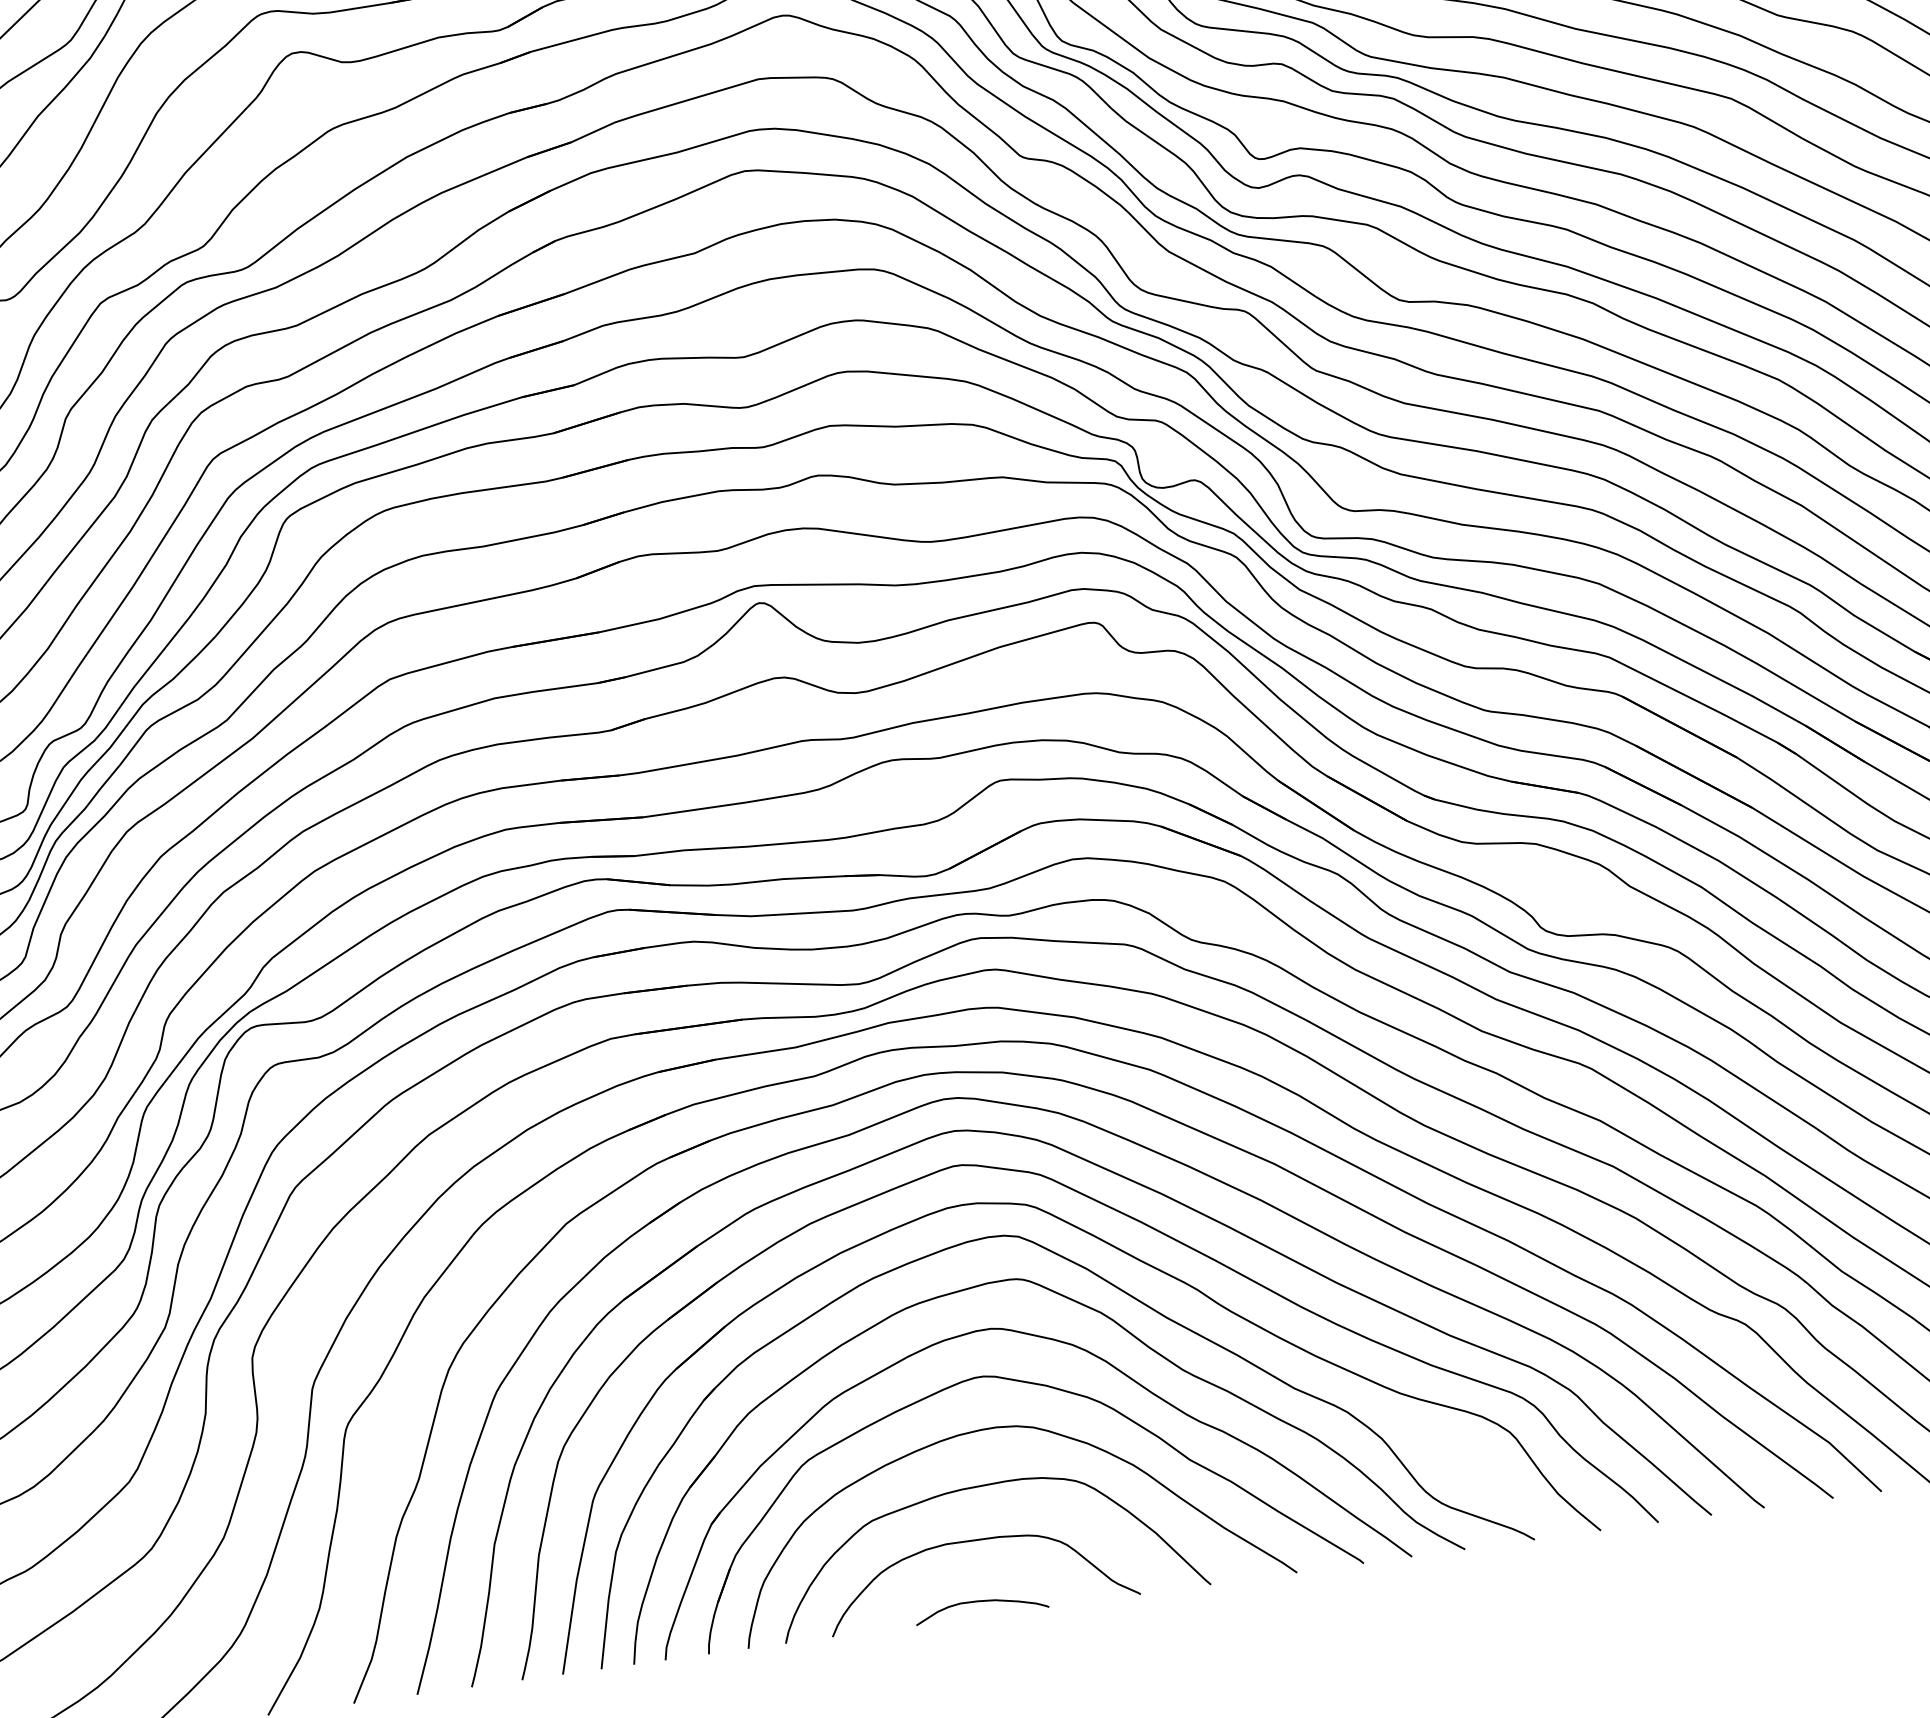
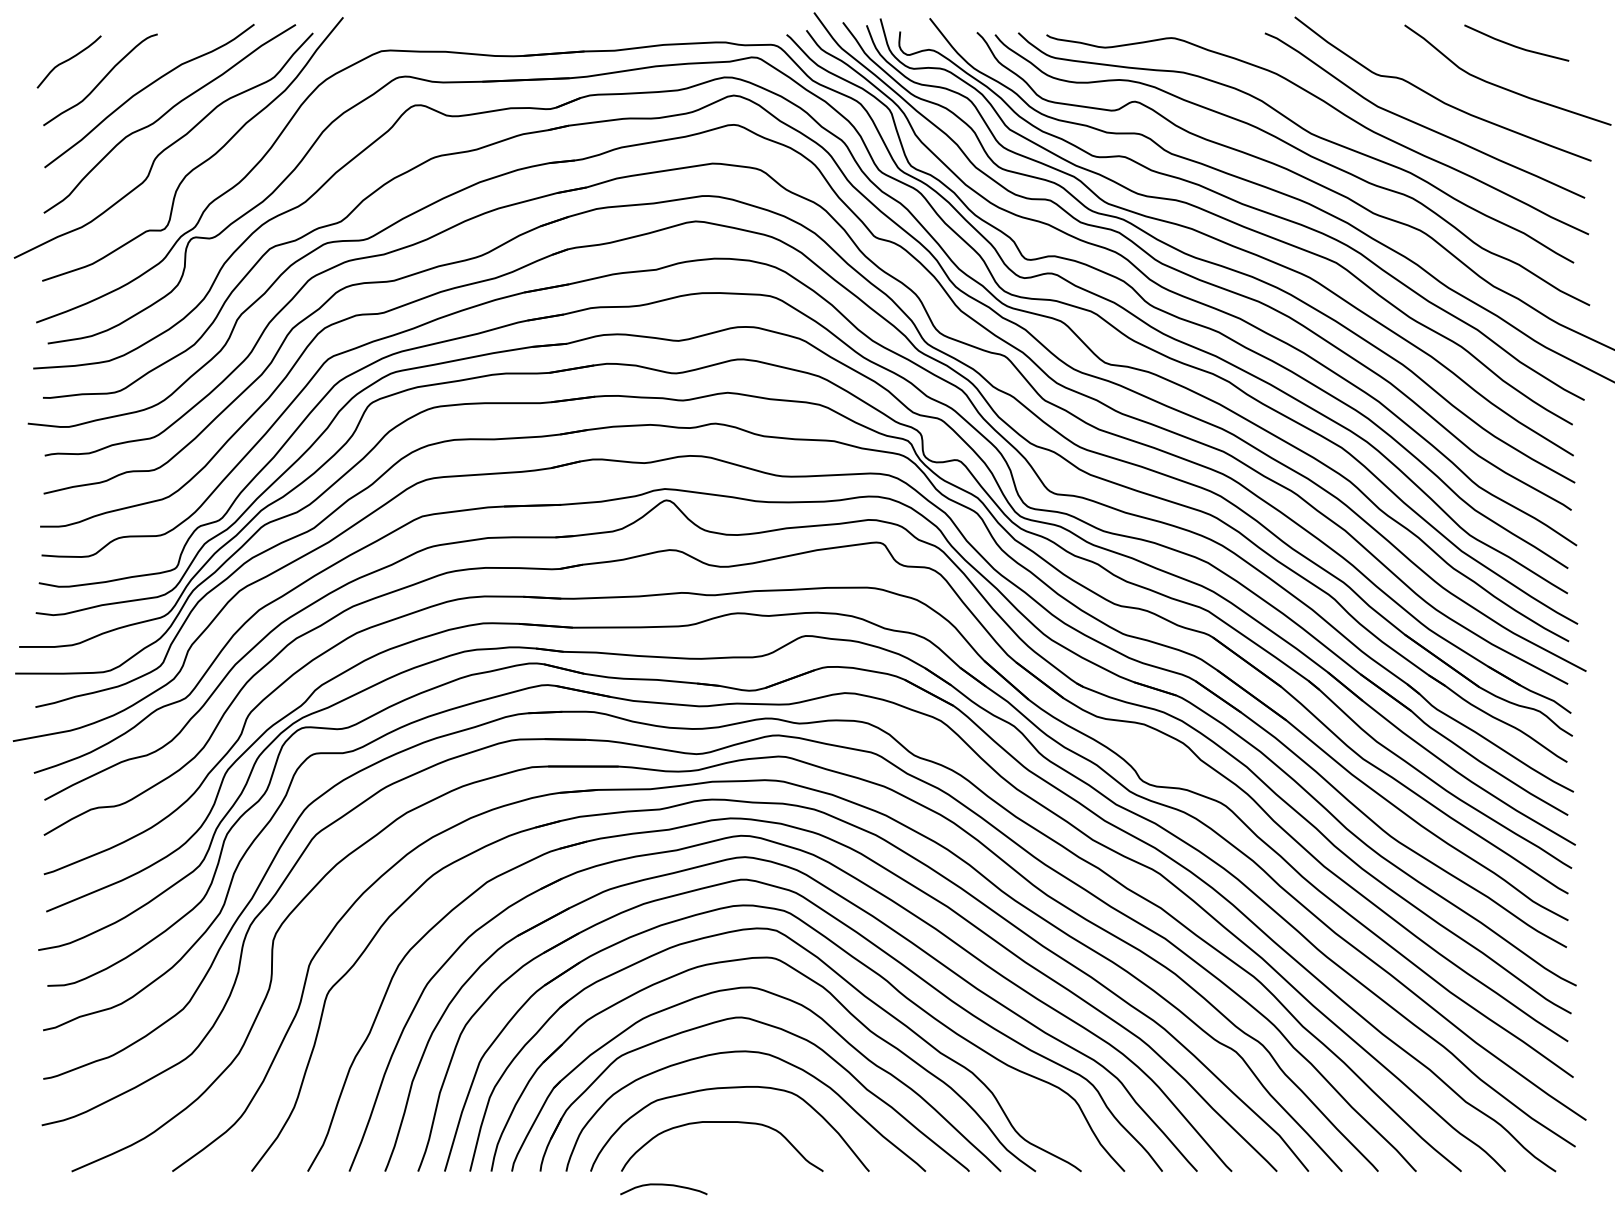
curve: (980, 1602) -> (663, 1185), moved

